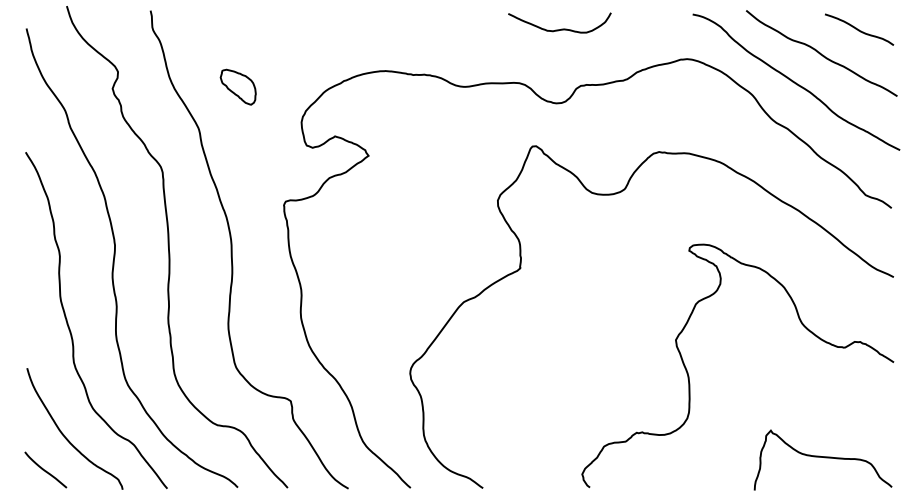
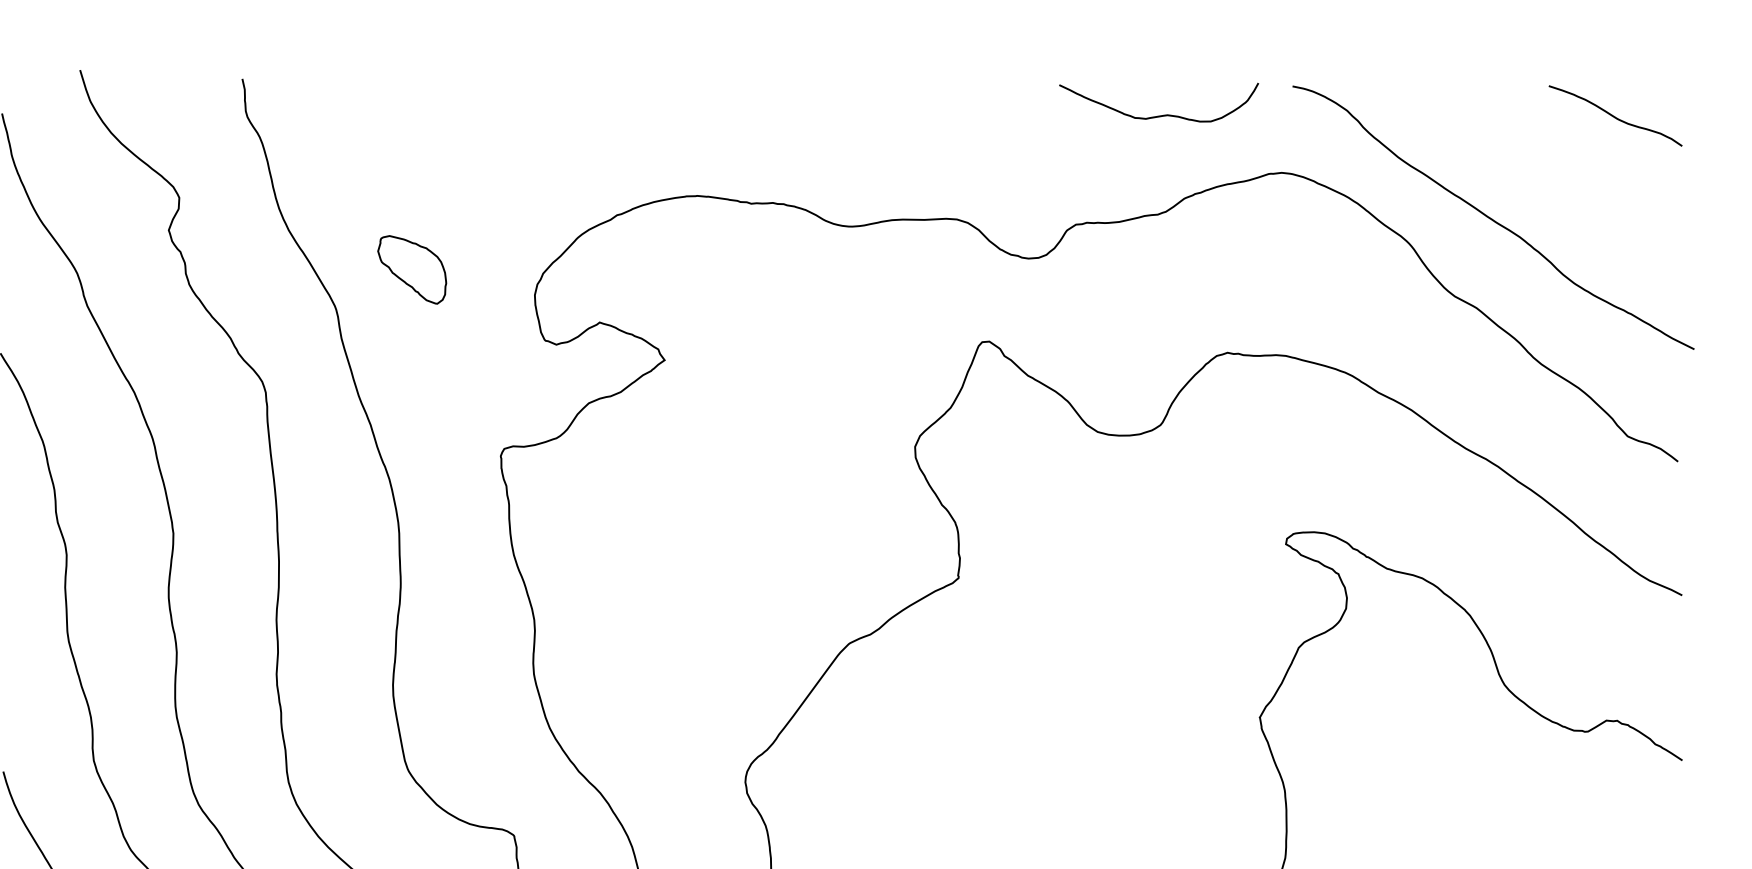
curve: (561, 28) -> (1162, 113), moved
curve: (821, 53) -> (1542, 161), removed
part: (237, 86) -> (410, 268), moved

